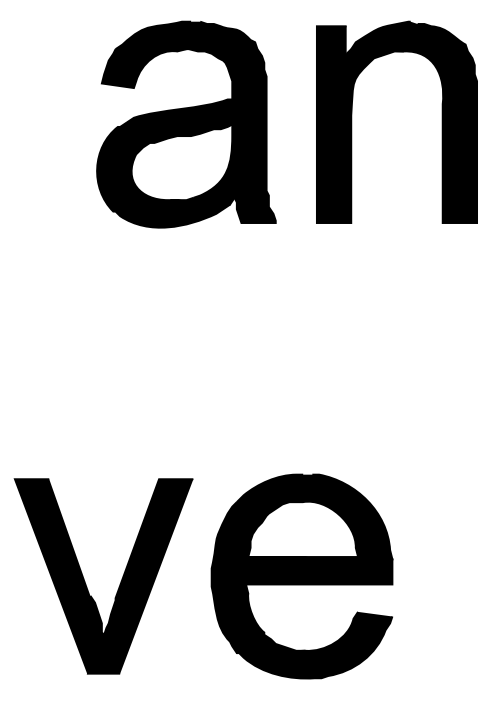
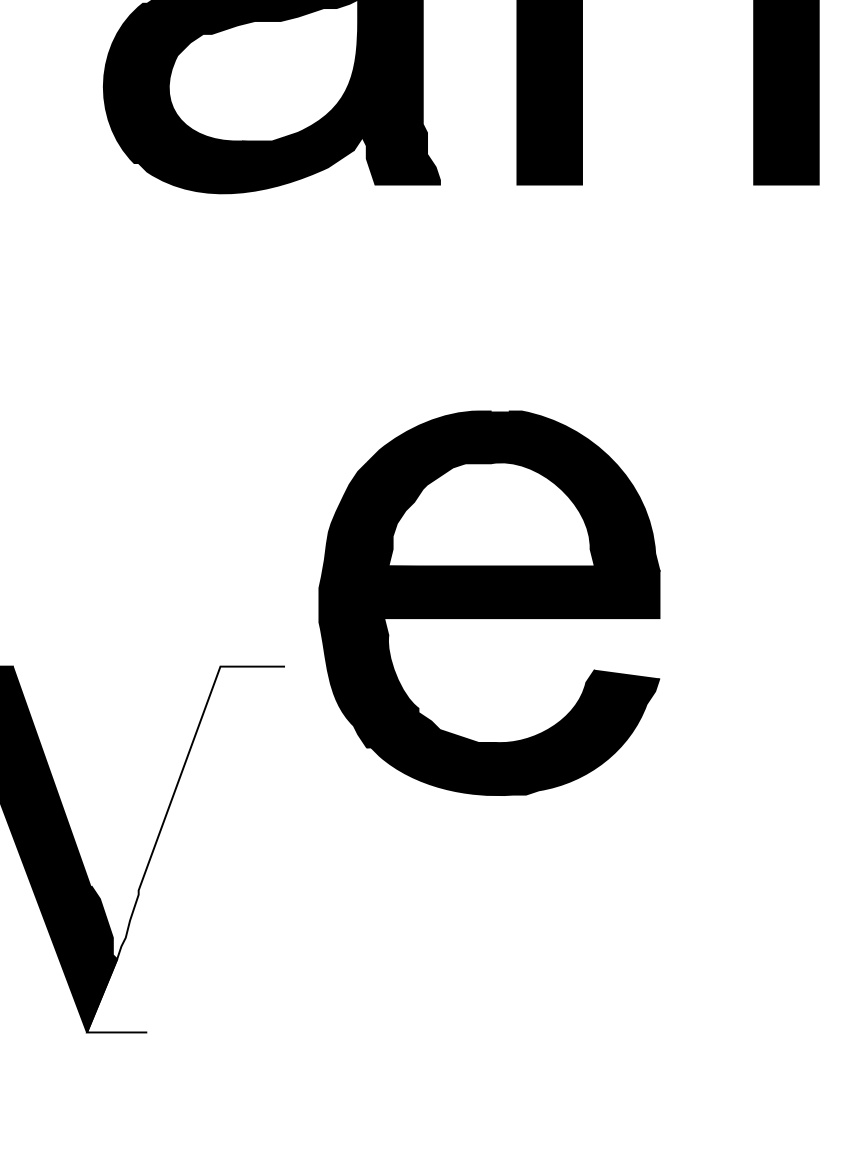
fill: (140, 576) -> (185, 849), removed
part: (301, 576) -> (488, 603), moved

